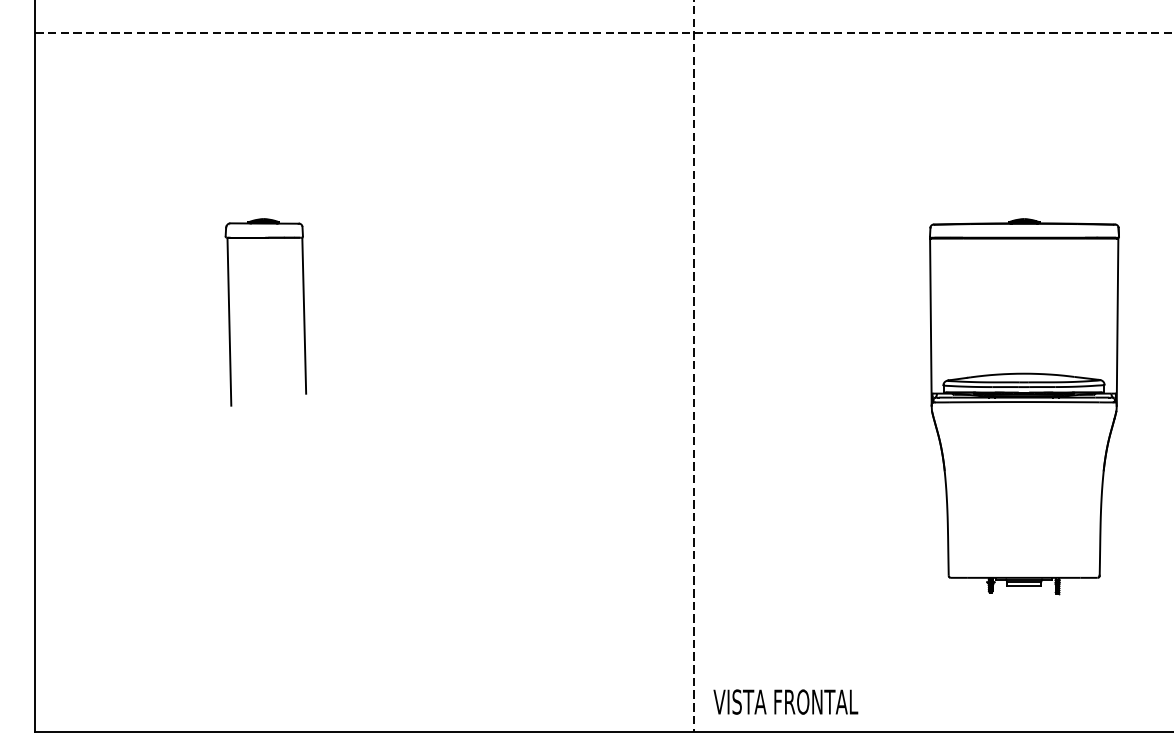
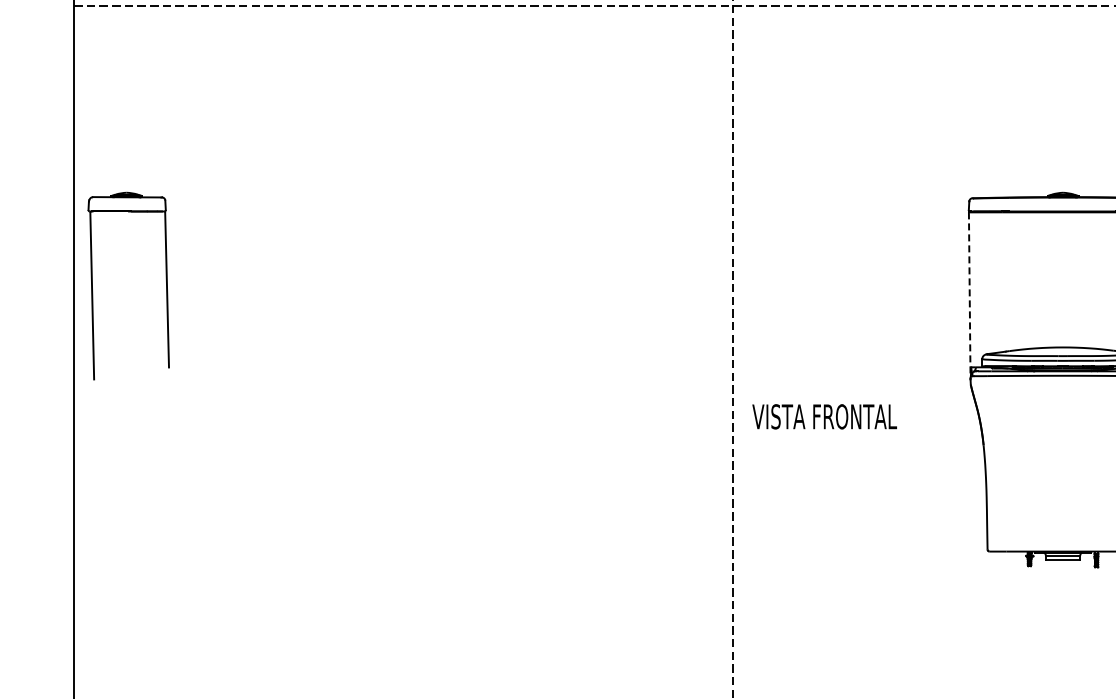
part: (230, 312) -> (93, 286), moved
line: (930, 322) -> (969, 296), solid -> dashed
text: (785, 701) -> (824, 416), moved

